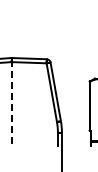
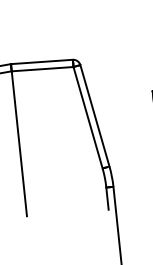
line: (11, 102) -> (18, 142), dashed -> solid

